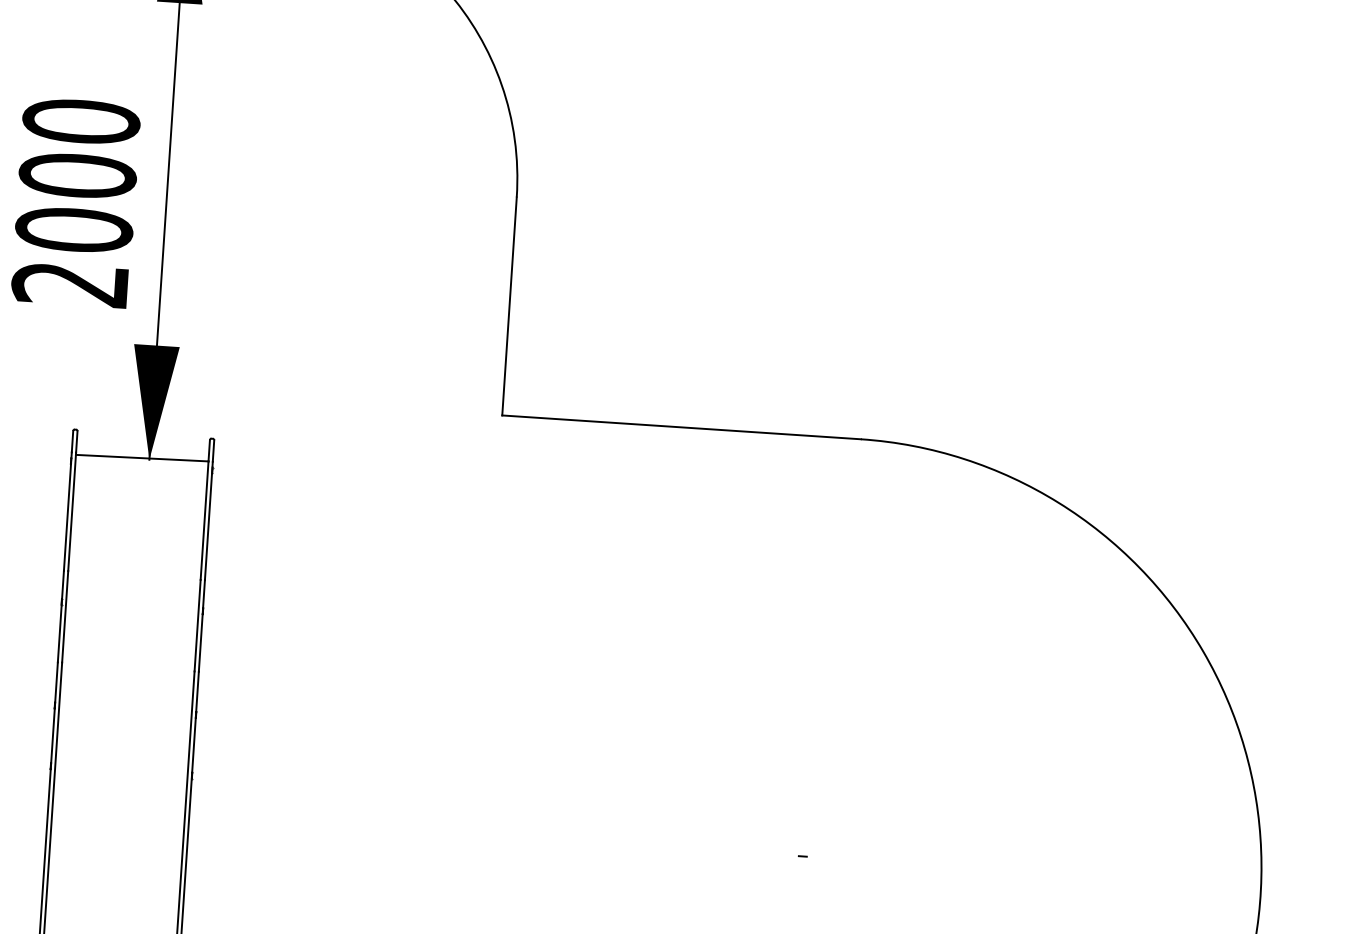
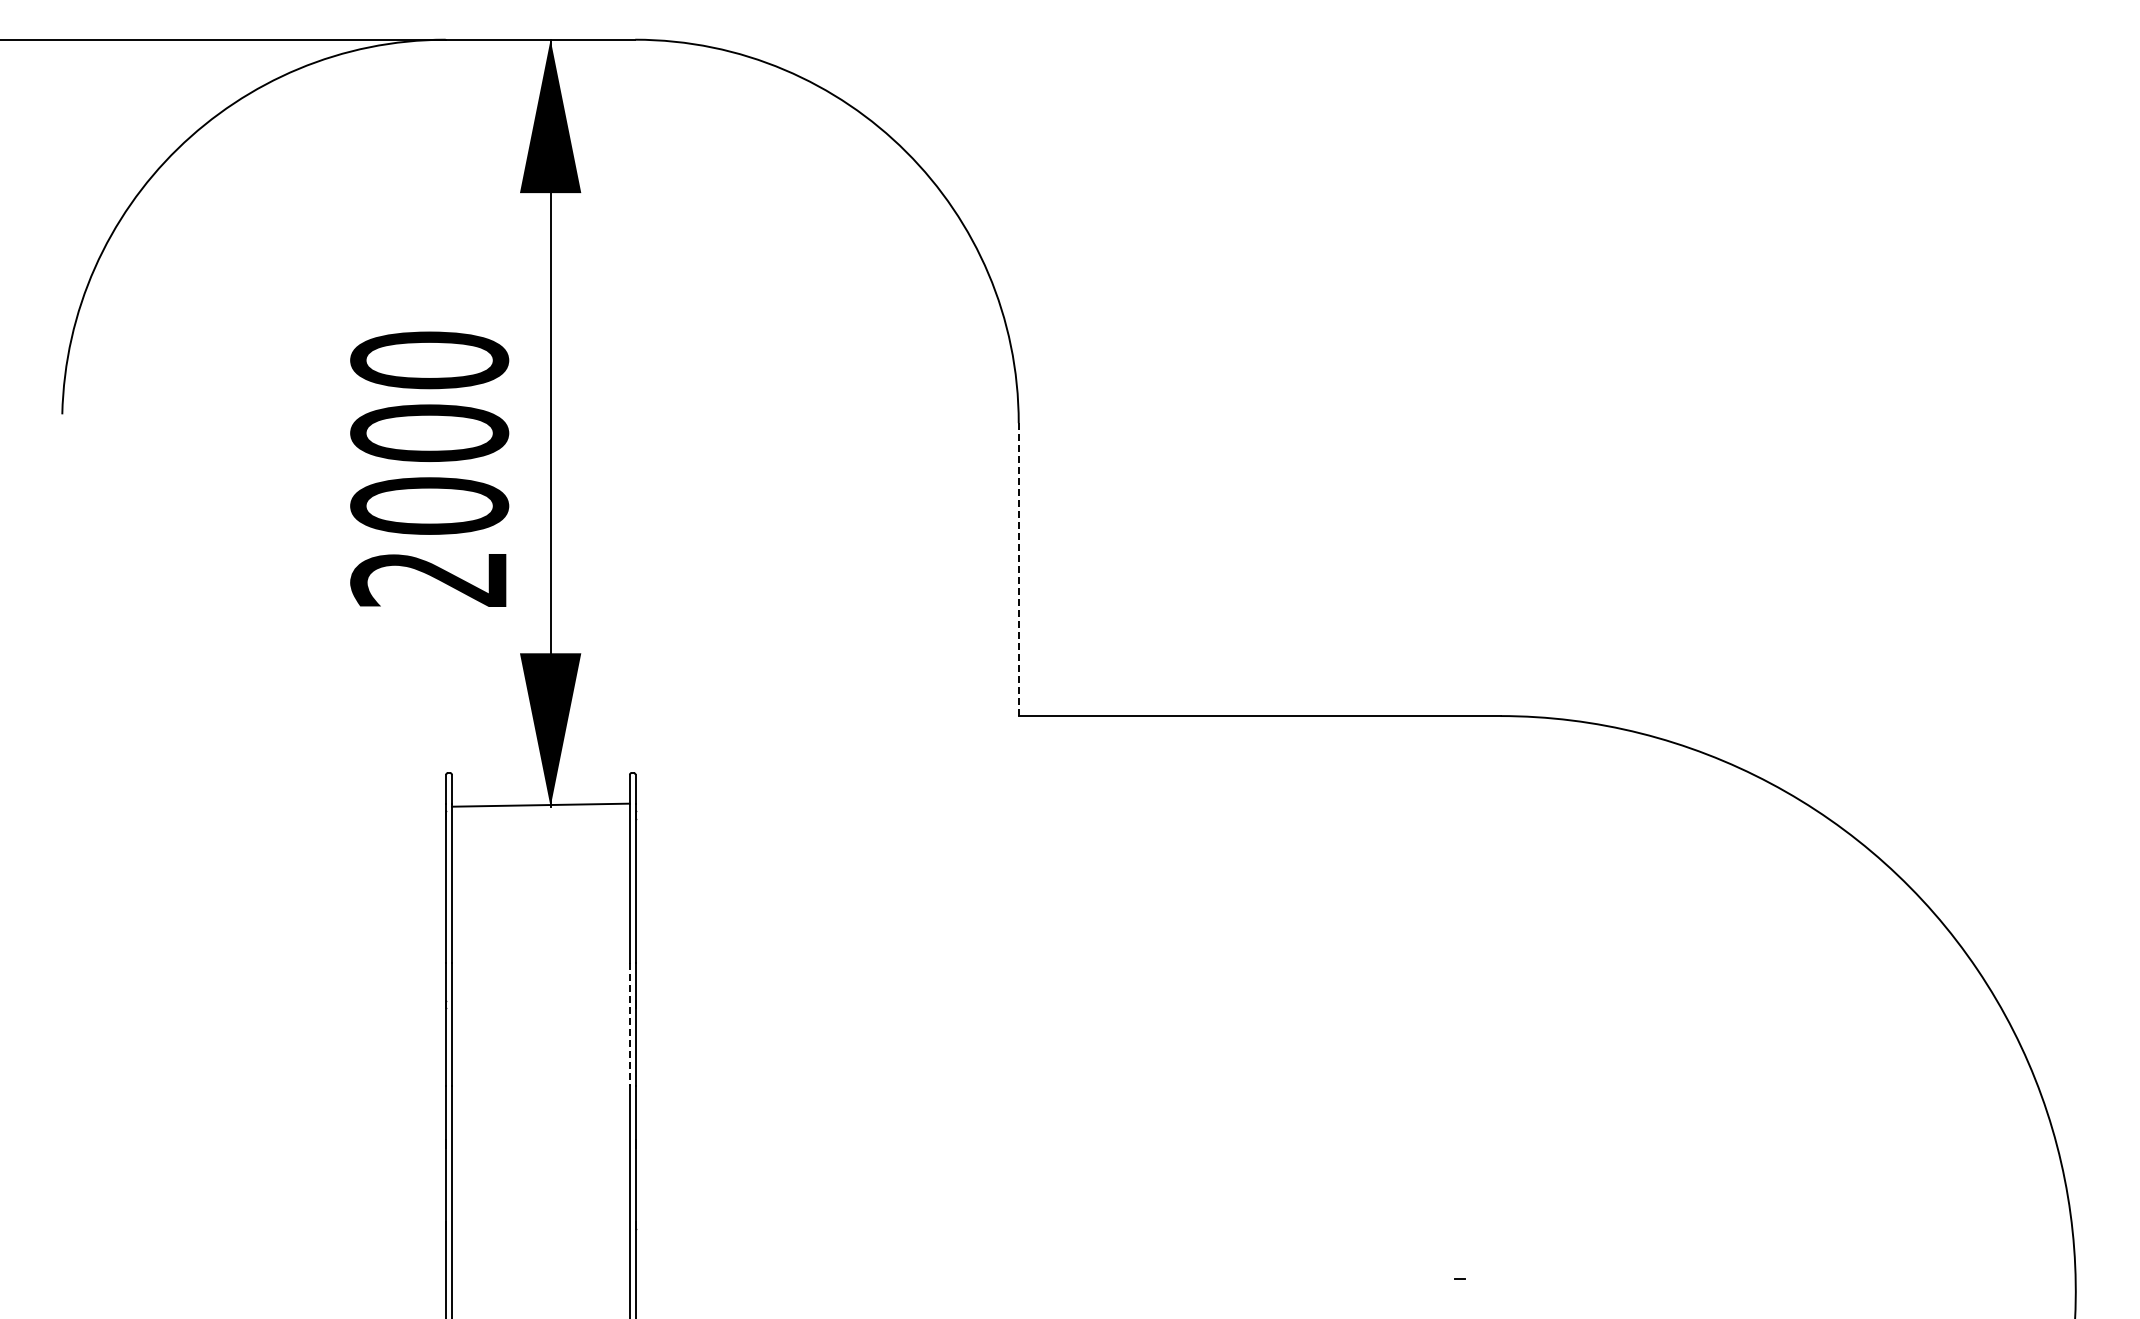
line: (509, 307) -> (1018, 570), solid -> dashed
line: (197, 625) -> (629, 1024), solid -> dashed

